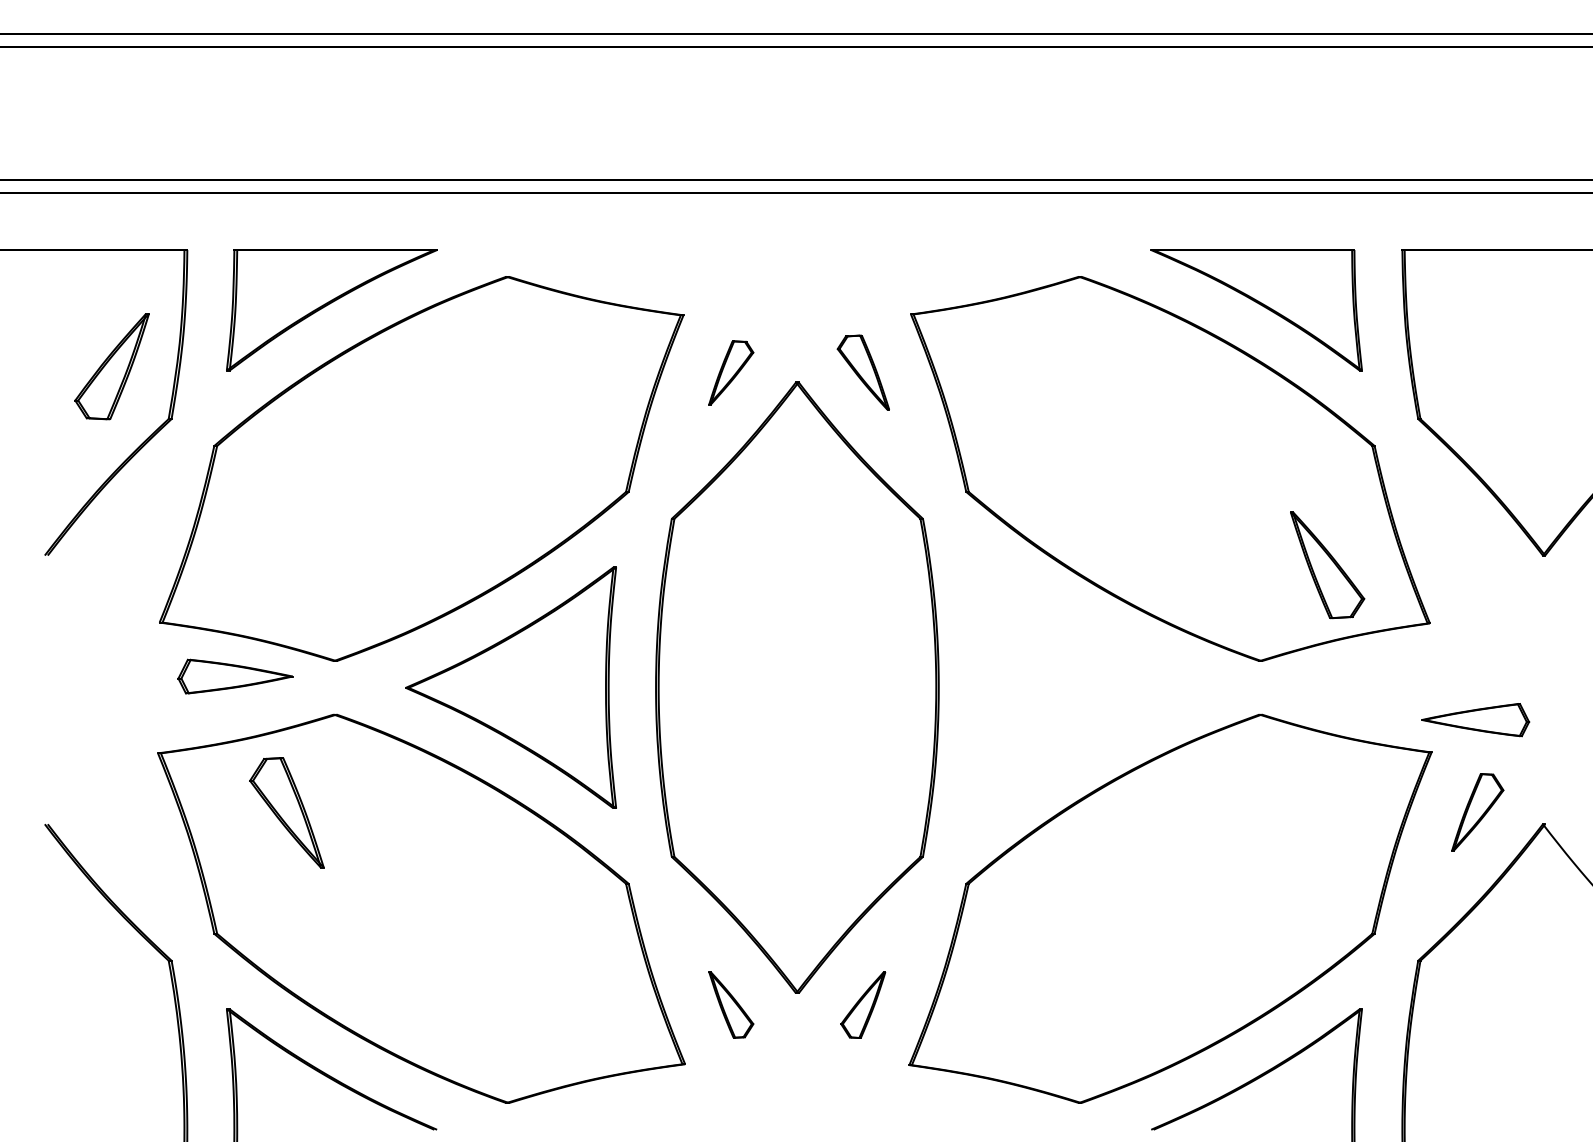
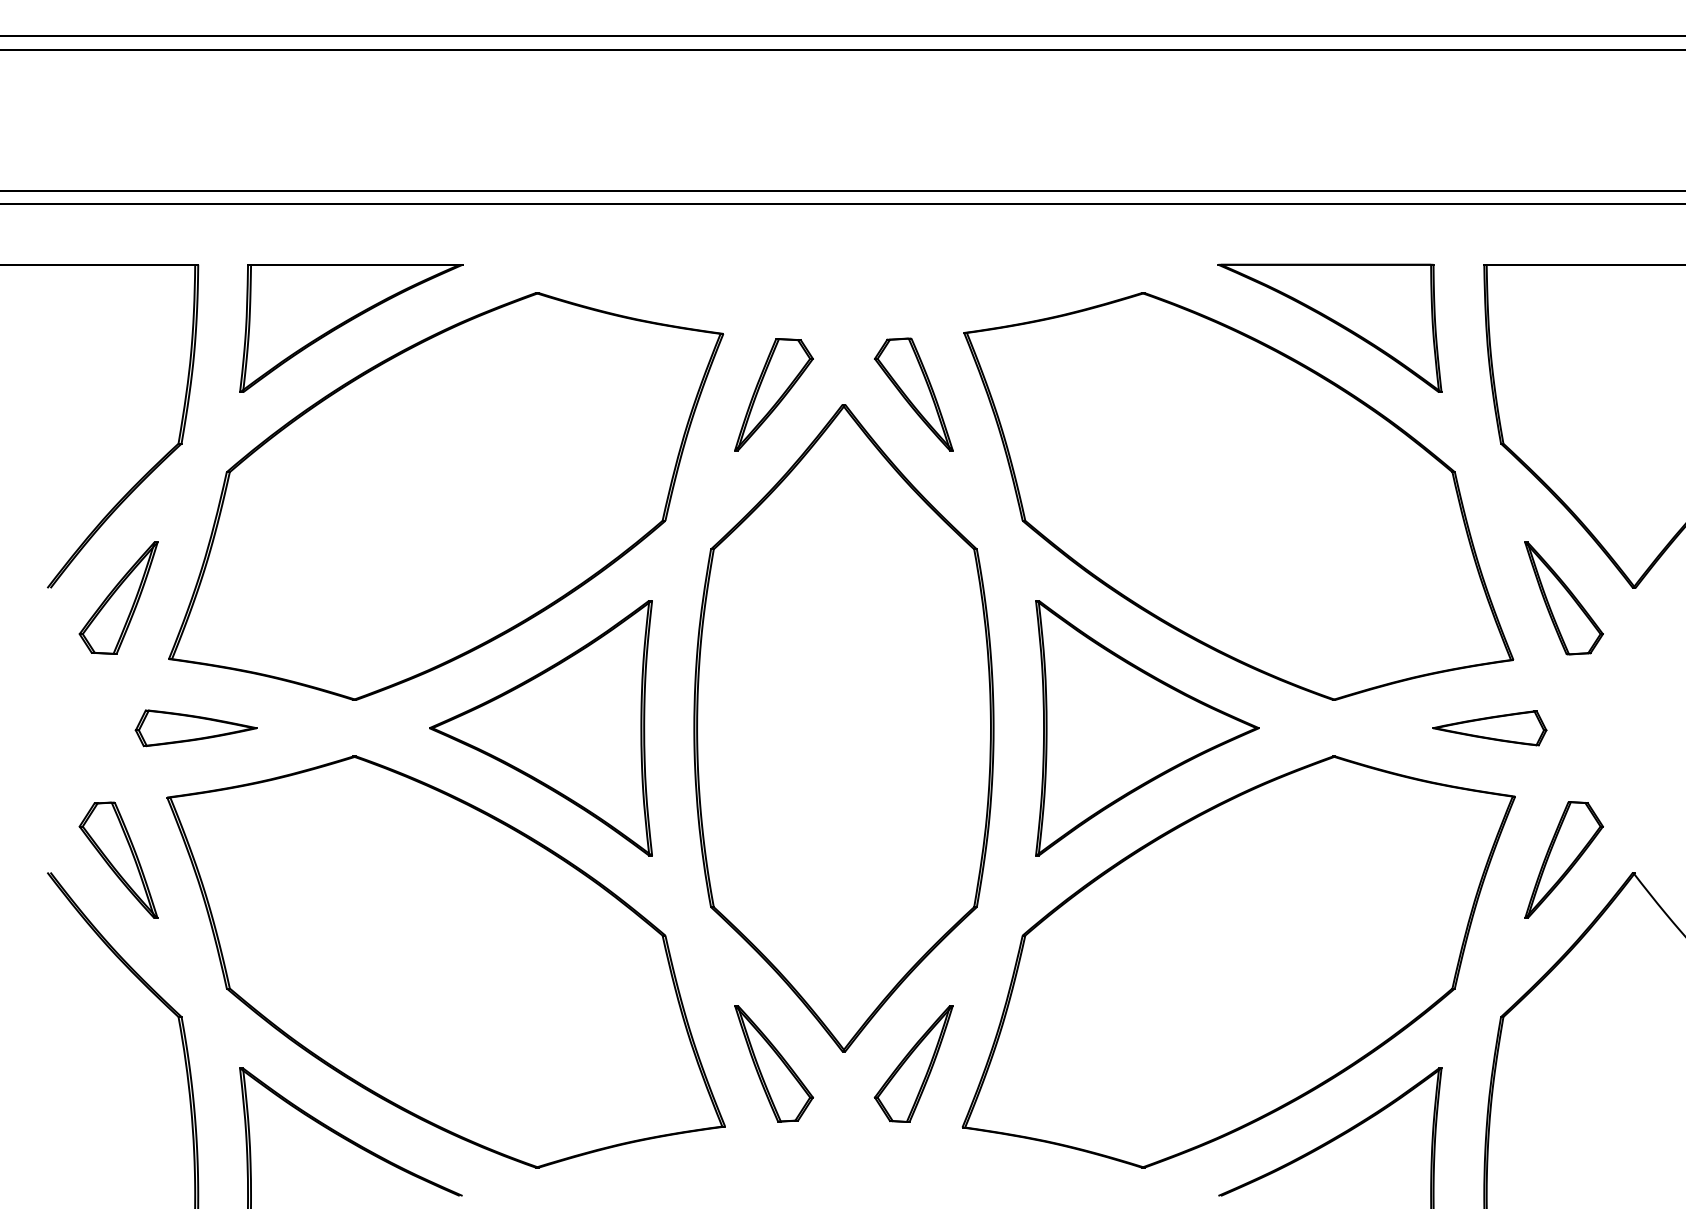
part: (111, 365) -> (118, 597), moved
part: (730, 372) -> (773, 394), size x1.67
part: (863, 372) -> (913, 394), size x1.43
part: (1327, 565) -> (1563, 598), moved
part: (234, 676) -> (195, 728), moved
part: (1084, 688) -> (1147, 728), added
part: (1475, 720) -> (1489, 728), moved
part: (286, 811) -> (118, 859), moved
part: (1477, 811) -> (1563, 859), size x1.43
part: (730, 1004) -> (773, 1063), size x1.67
part: (863, 1004) -> (913, 1063), size x1.67

